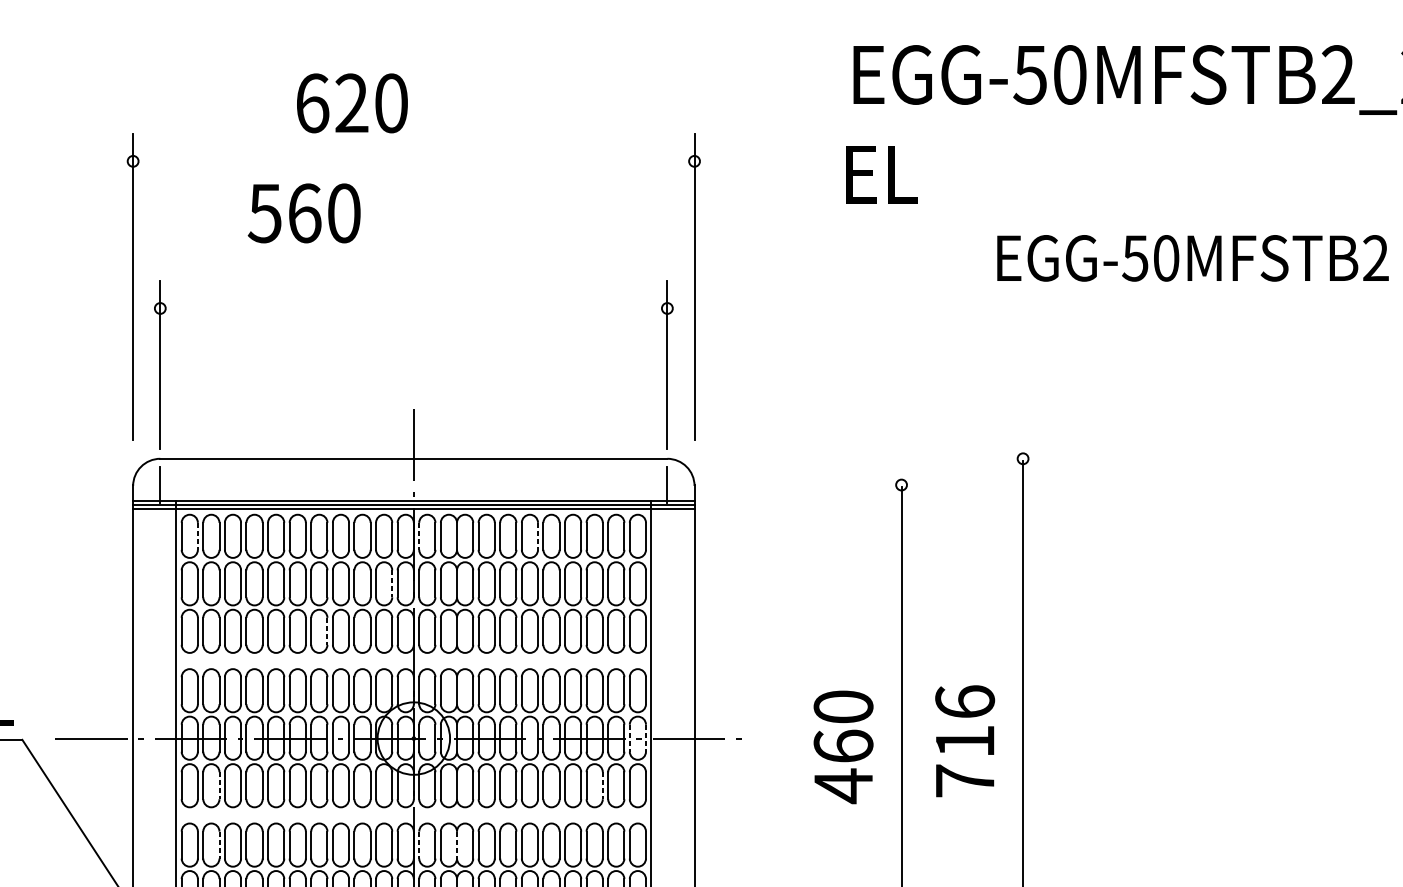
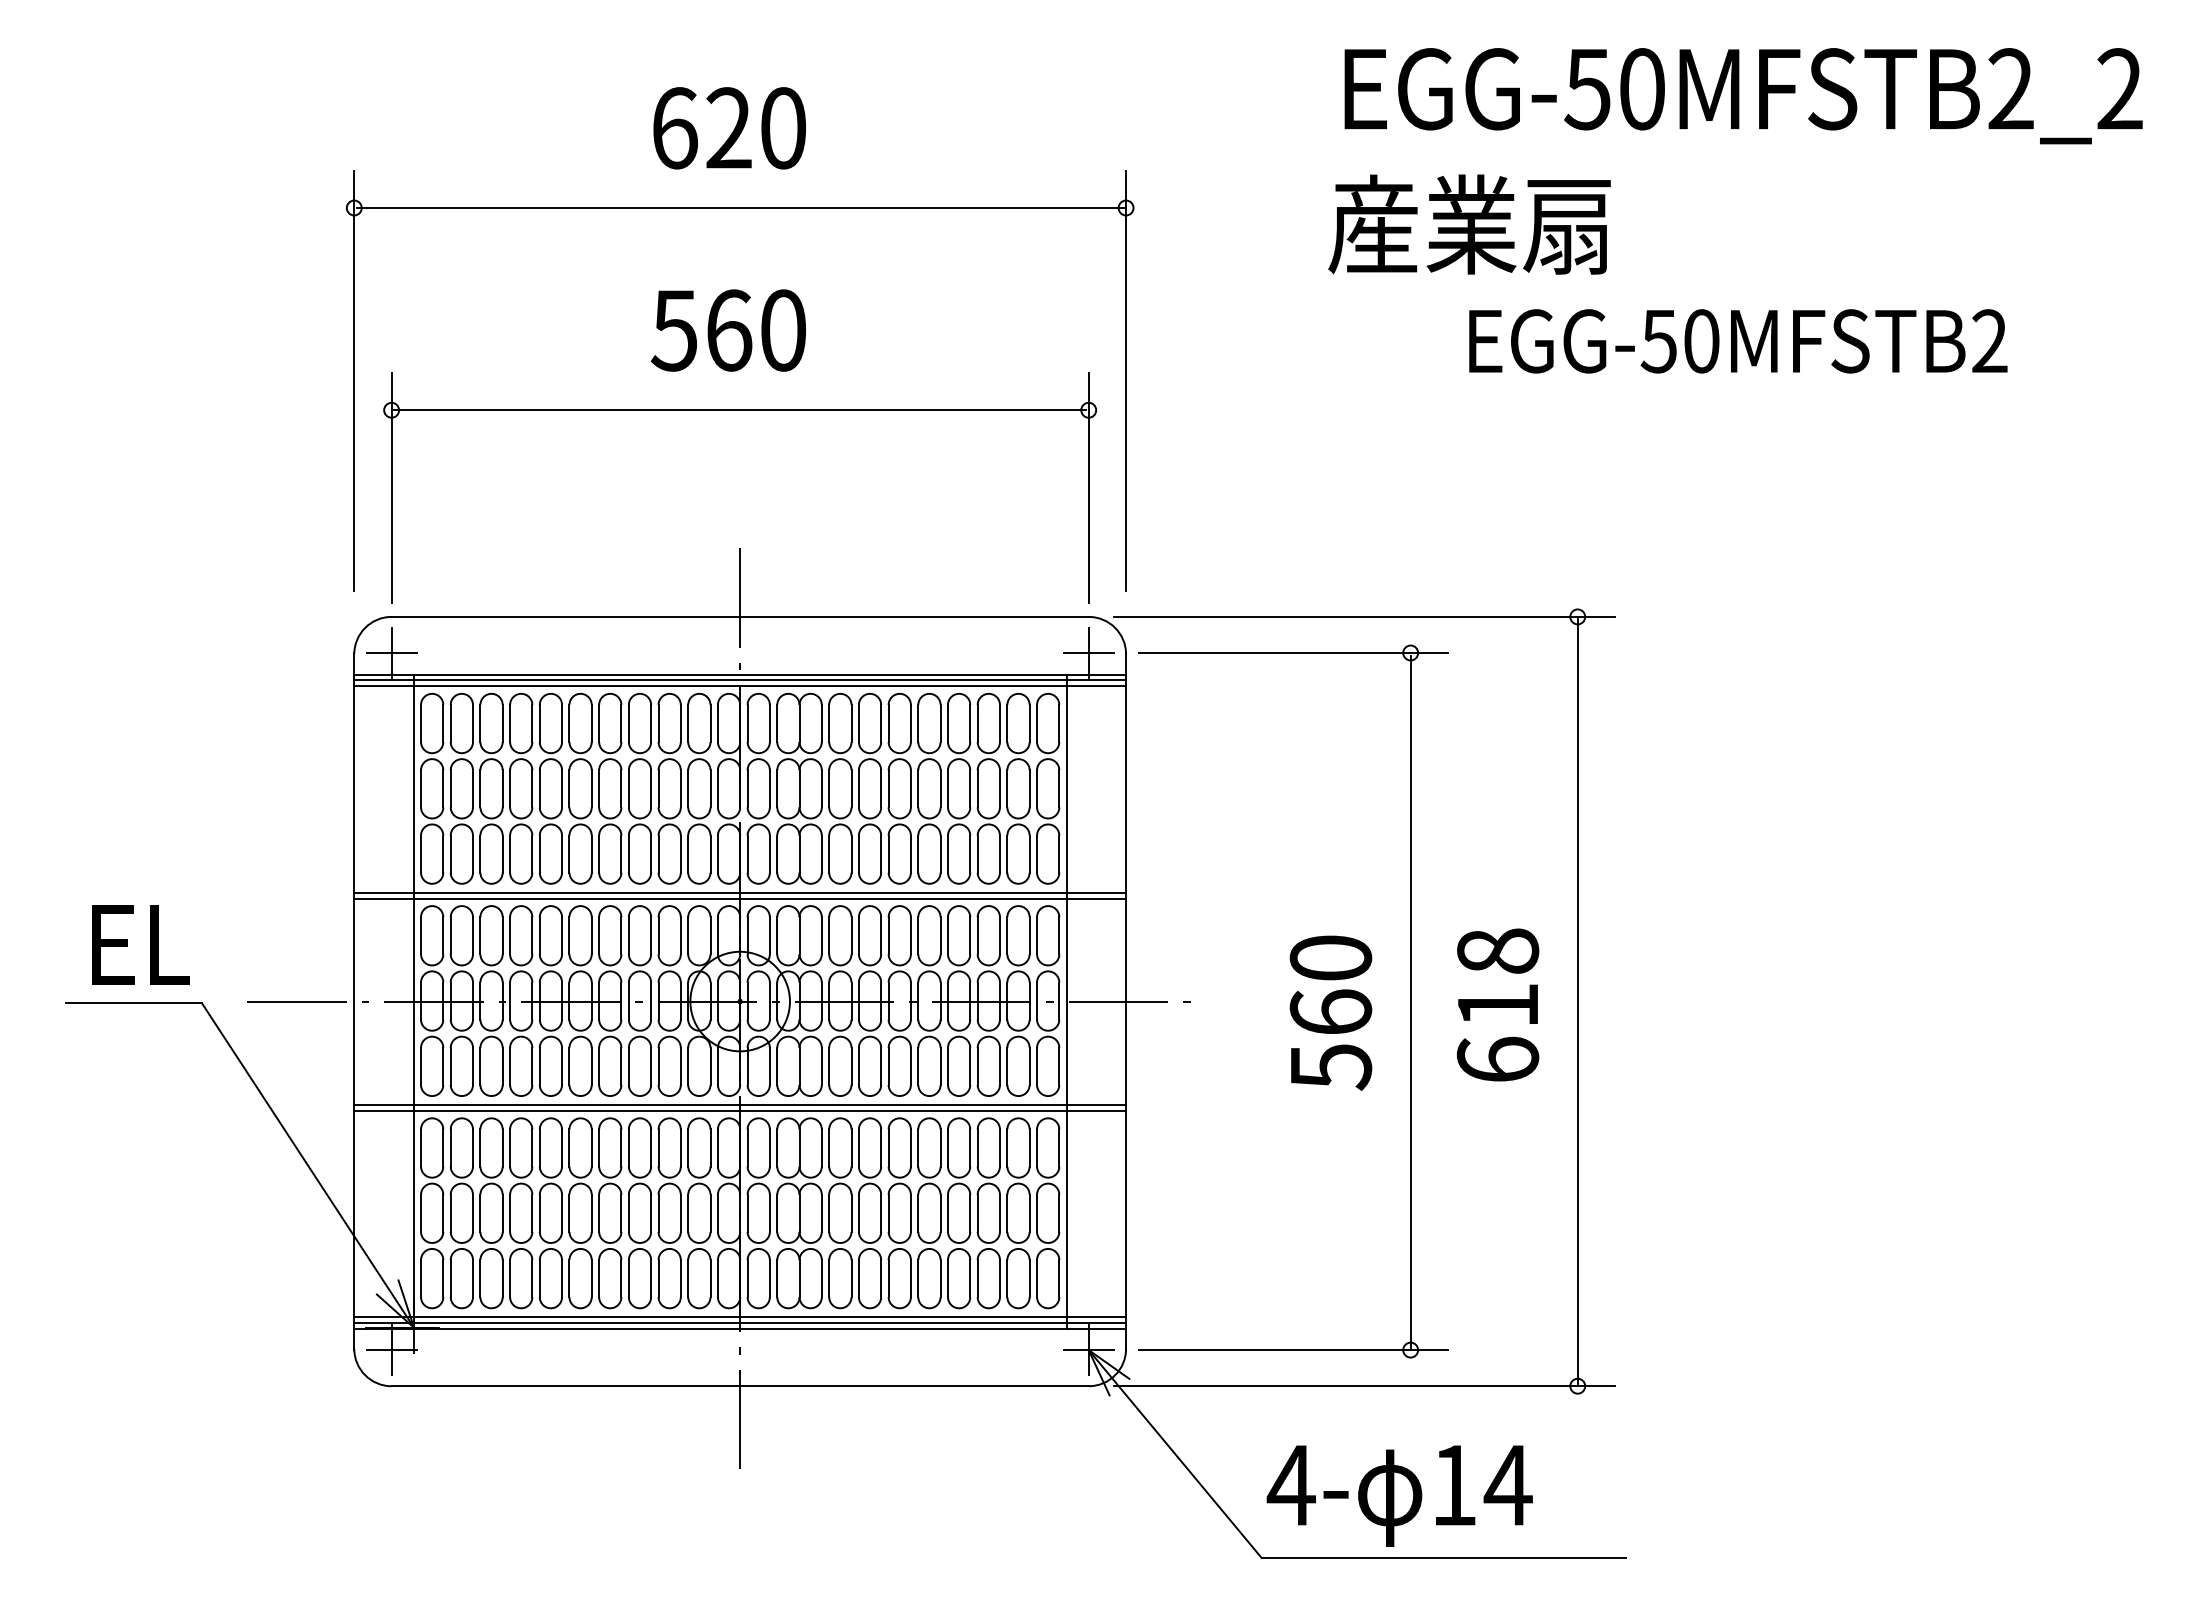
text: (352, 103) -> (729, 128), moved
line: (413, 161) -> (739, 208), added
text: (944, 173) -> (1469, 224), EL -> 産業扇
text: (303, 213) -> (727, 330), moved
text: (1193, 258) -> (1738, 341), moved
line: (414, 308) -> (740, 410), added
line: (867, 458) -> (1364, 616), added
line: (160, 485) -> (391, 653), added
line: (667, 485) -> (1088, 653), added
line: (816, 485) -> (1293, 653), added
line: (198, 536) -> (443, 723), dashed -> solid
line: (419, 536) -> (747, 723), dashed -> solid
line: (537, 536) -> (910, 723), dashed -> solid
line: (392, 583) -> (710, 788), dashed -> solid
line: (327, 631) -> (621, 854), dashed -> solid
line: (414, 659) -> (740, 892), added
line: (414, 663) -> (740, 898), added
line: (630, 738) -> (1037, 1001), dashed -> solid
line: (646, 738) -> (1059, 1001), dashed -> solid
text: (964, 741) -> (1497, 1005), 716 -> 618
line: (219, 785) -> (472, 1066), dashed -> solid
line: (602, 785) -> (999, 1066), dashed -> solid
text: (843, 785) -> (1331, 1066), 460 -> 560
line: (414, 813) -> (740, 1104), added
line: (414, 817) -> (740, 1110), added
line: (219, 845) -> (472, 1148), dashed -> solid
line: (419, 845) -> (747, 1148), dashed -> solid
line: (456, 845) -> (799, 1148), dashed -> solid

